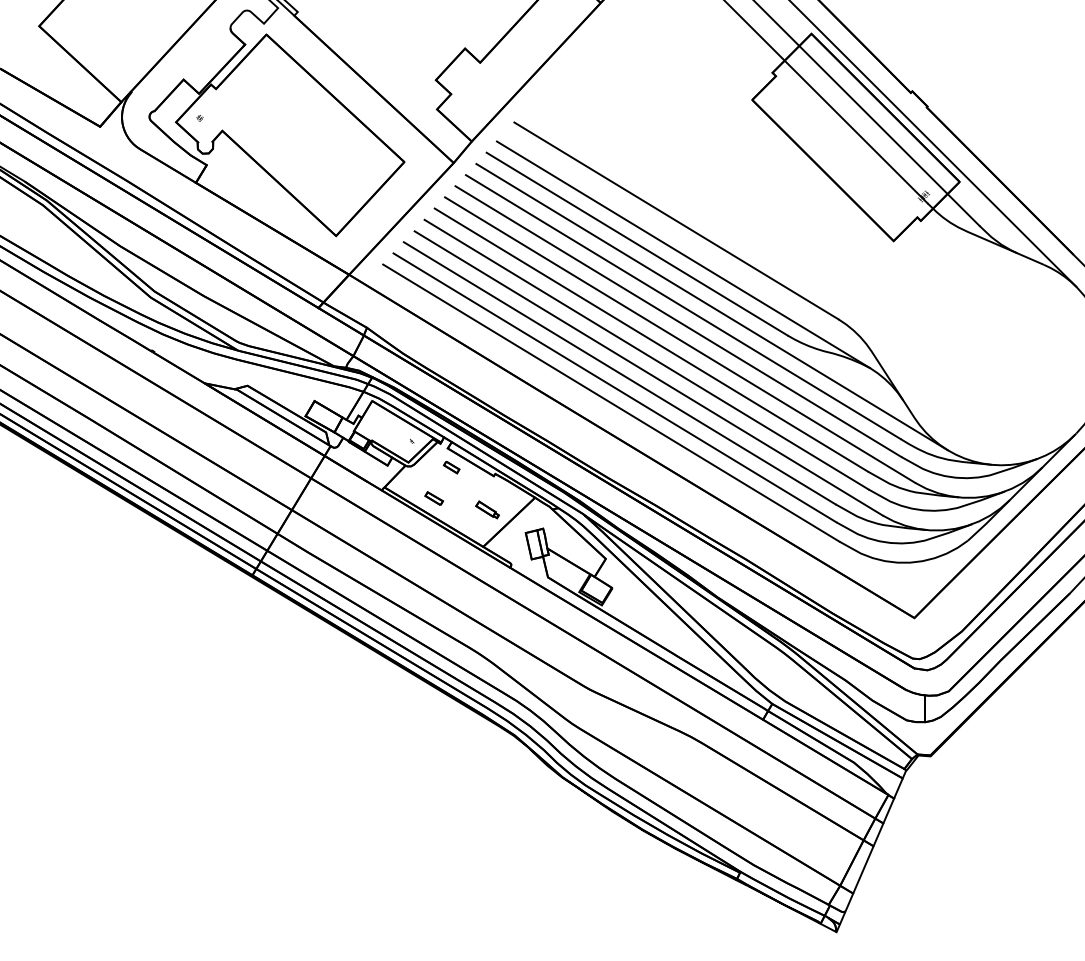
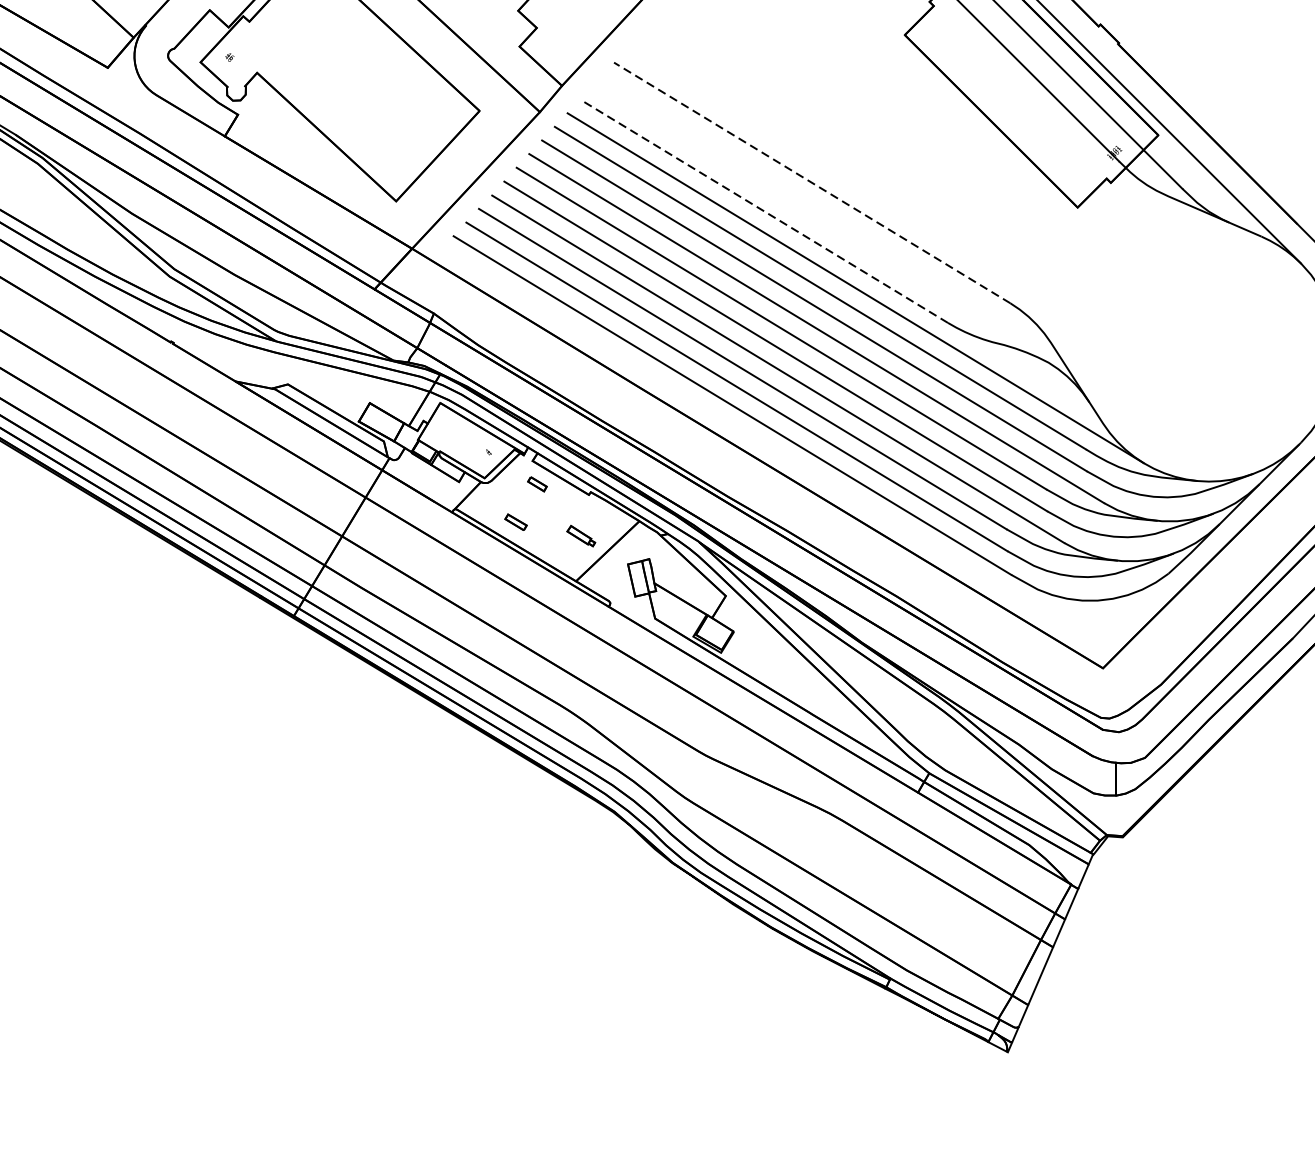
line: (676, 220) -> (812, 182), solid -> dashed
line: (637, 244) -> (764, 211), solid -> dashed
line: (682, 254) -> (819, 223), removed

